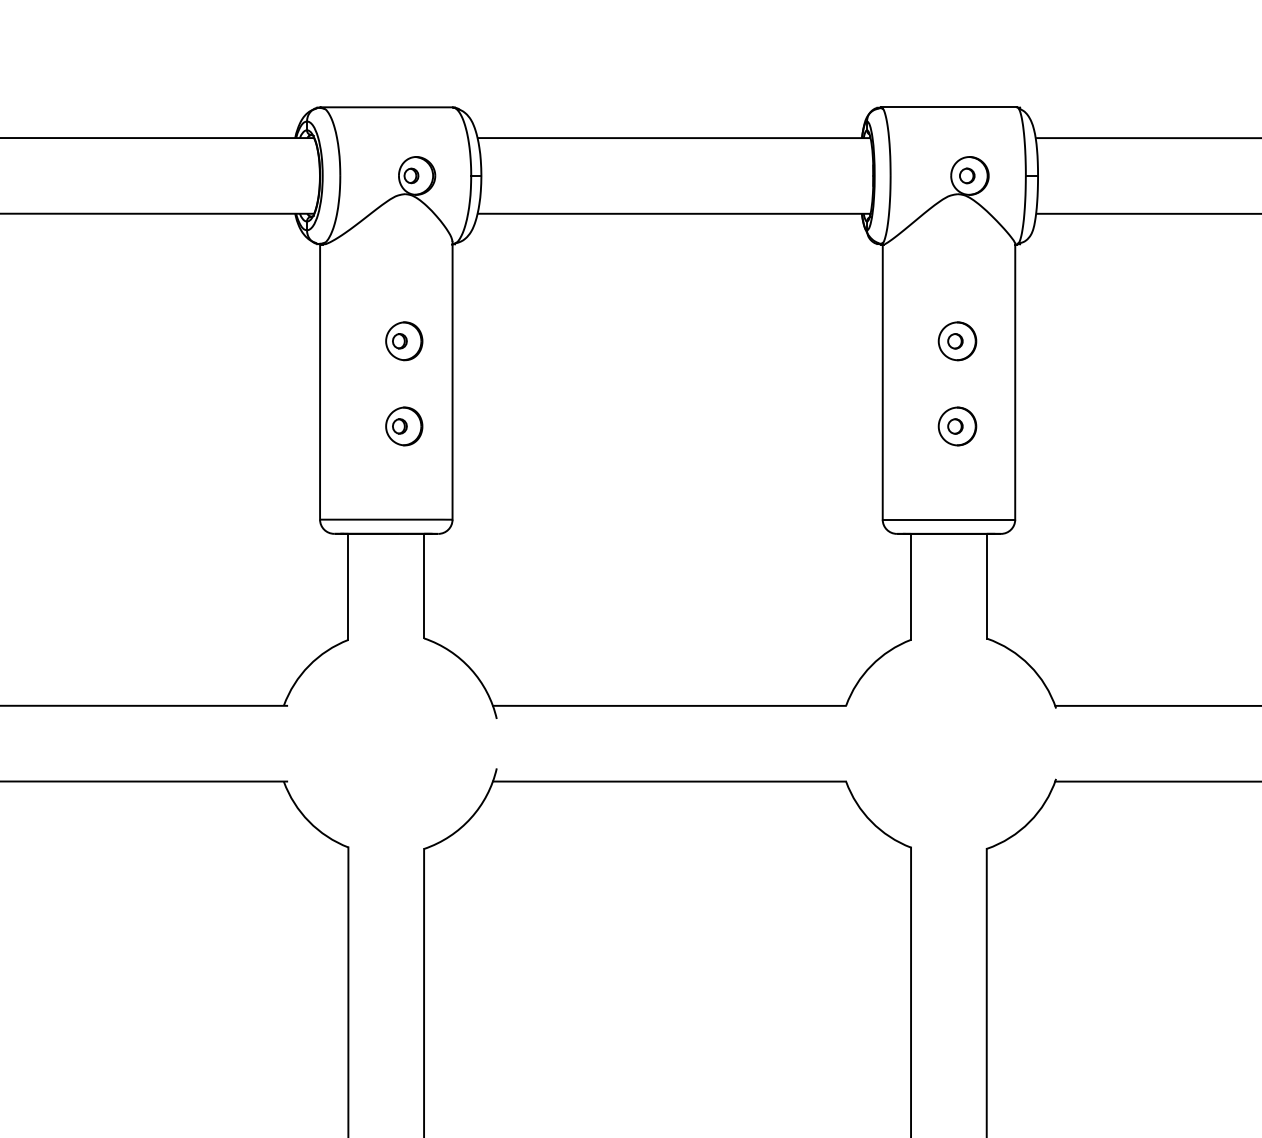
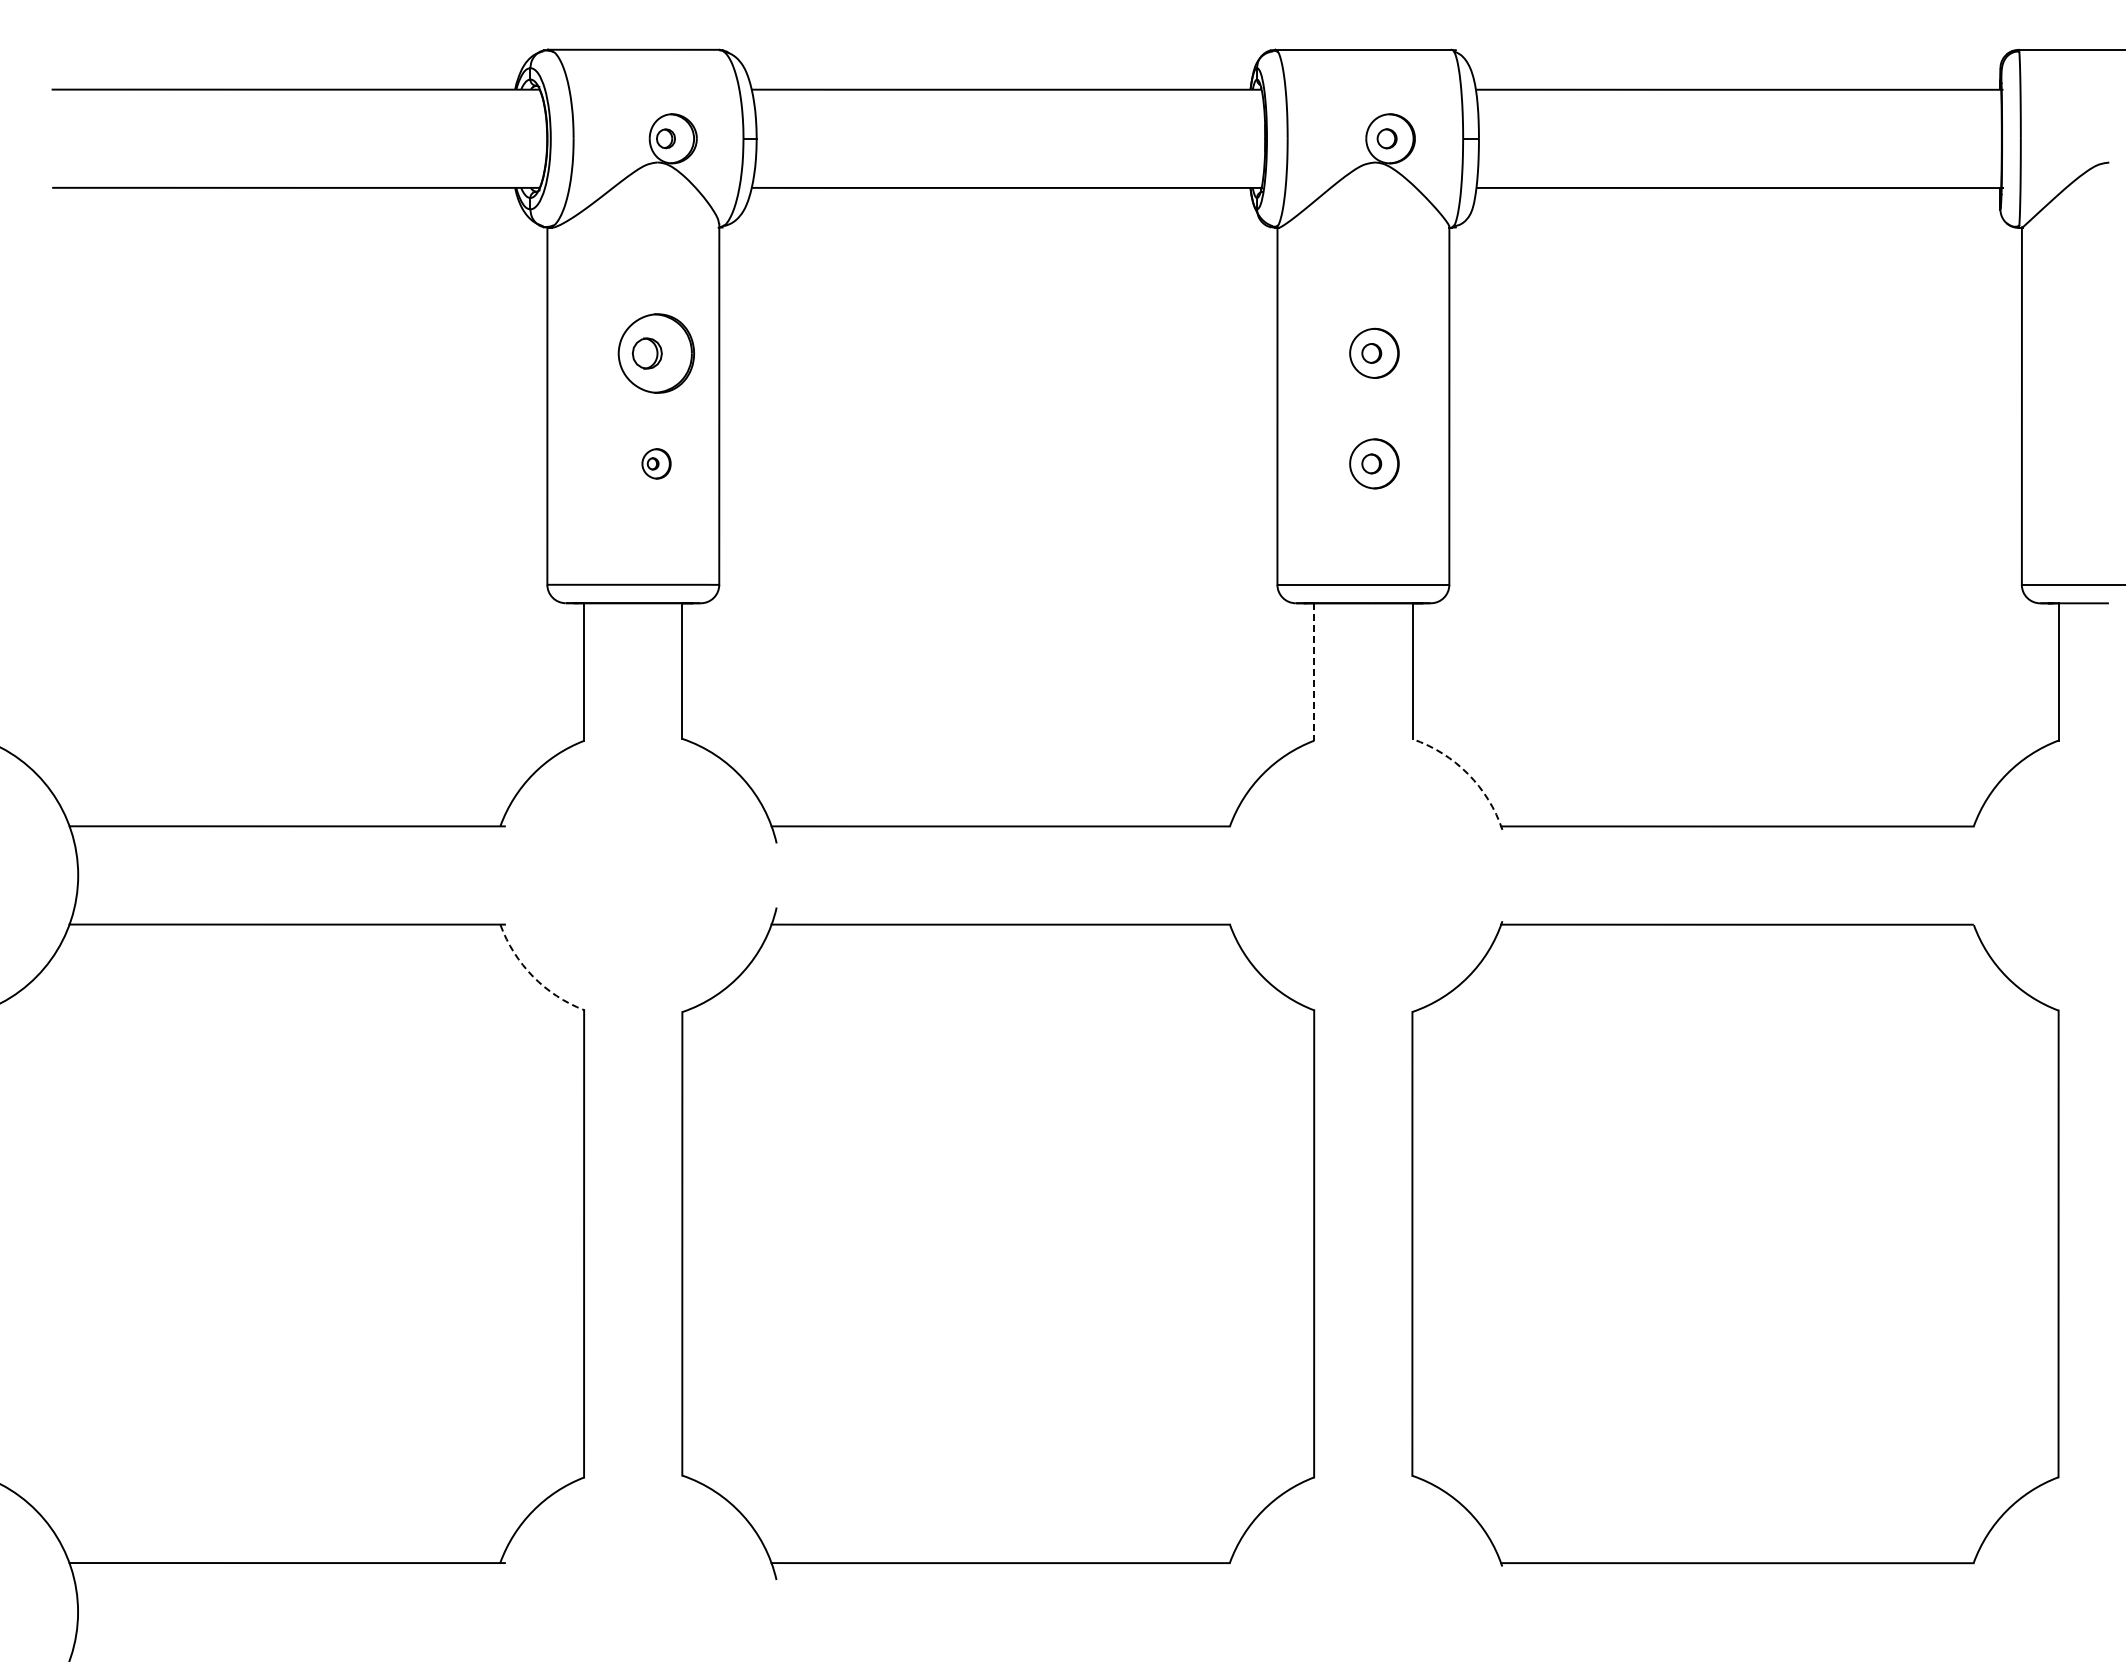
part: (404, 340) -> (656, 352), size x1.6
part: (404, 426) -> (656, 463), size x0.6
line: (911, 587) -> (1314, 672), solid -> dashed
arc: (1029, 665) -> (1468, 774), solid -> dashed
arc: (309, 821) -> (533, 976), solid -> dashed

